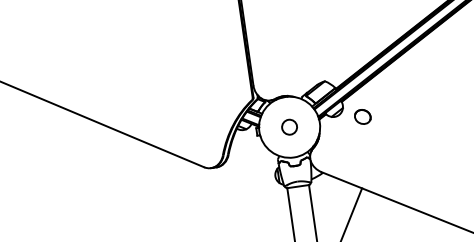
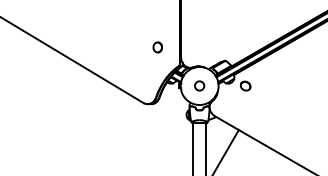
part: (213, 75) -> (157, 47), added

